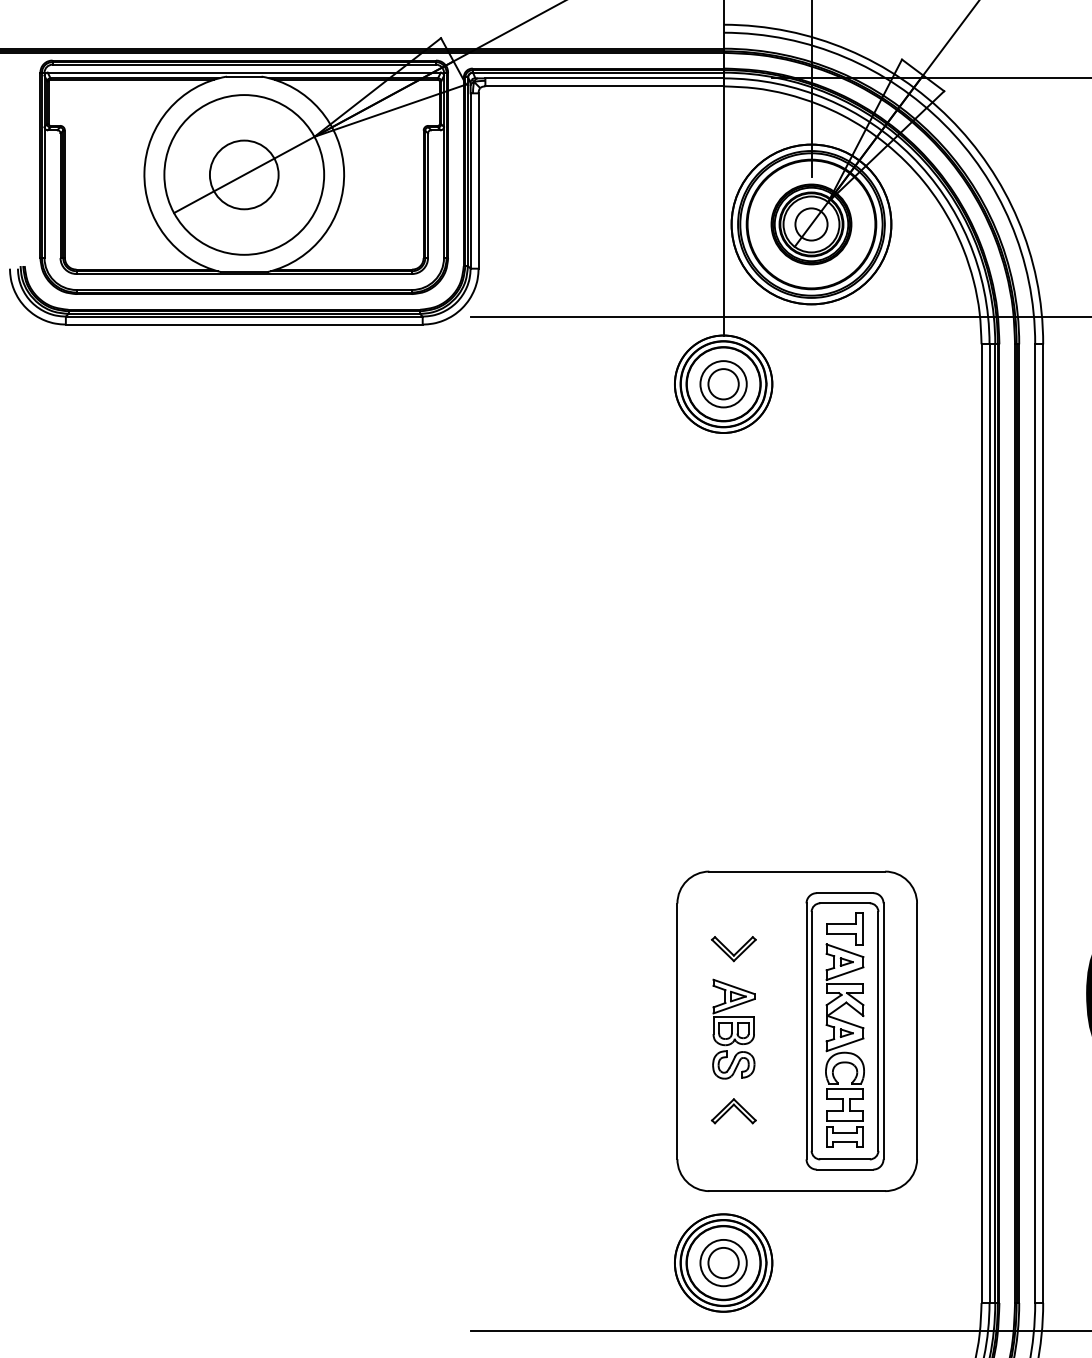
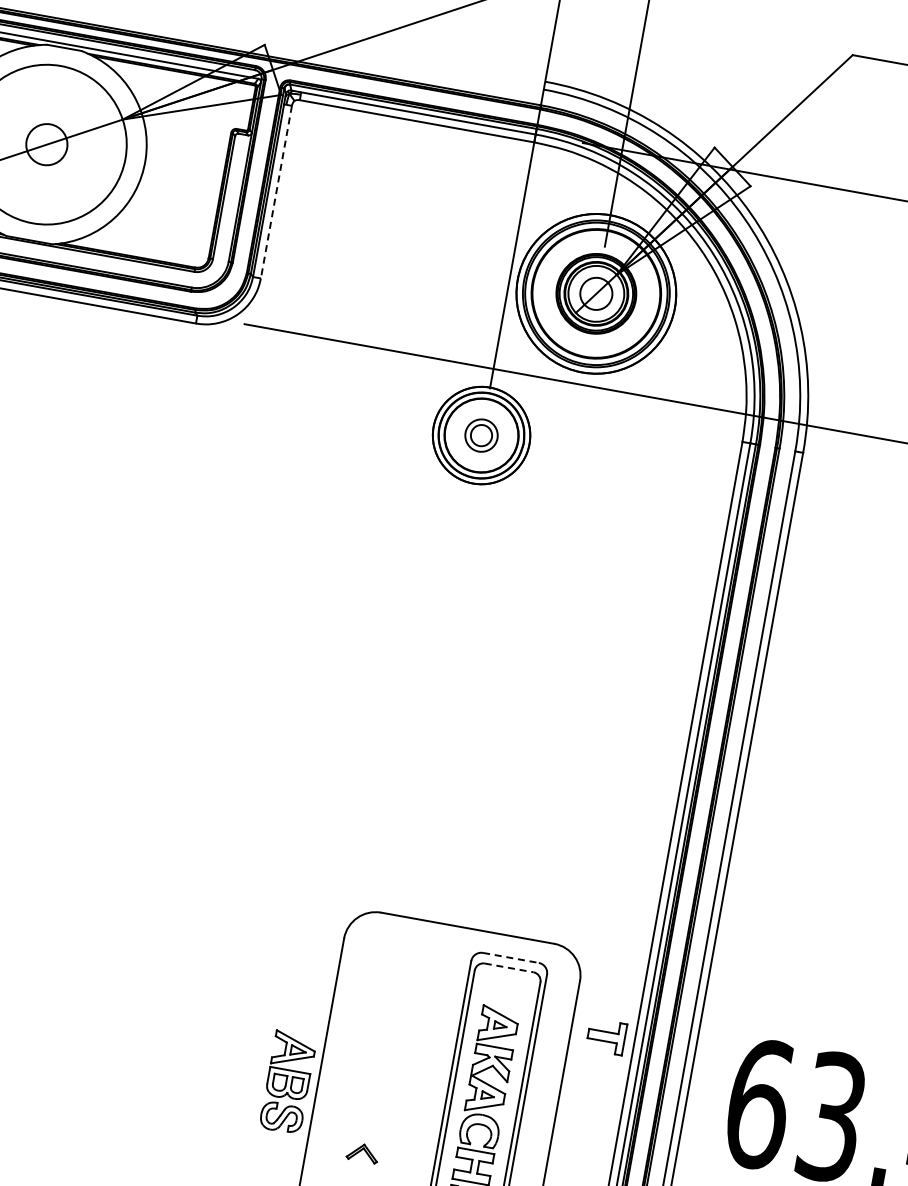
circle: (243, 174) -> (46, 144), size x0.6
line: (478, 181) -> (276, 192), solid -> dashed
part: (723, 384) -> (481, 435), size x0.7
line: (845, 893) -> (511, 958), solid -> dashed
line: (845, 903) -> (509, 968), solid -> dashed
part: (844, 928) -> (606, 1036), moved
part: (733, 949) -> (391, 993), removed
part: (733, 1028) -> (287, 1081), moved
part: (733, 1111) -> (362, 1153), size x0.7

